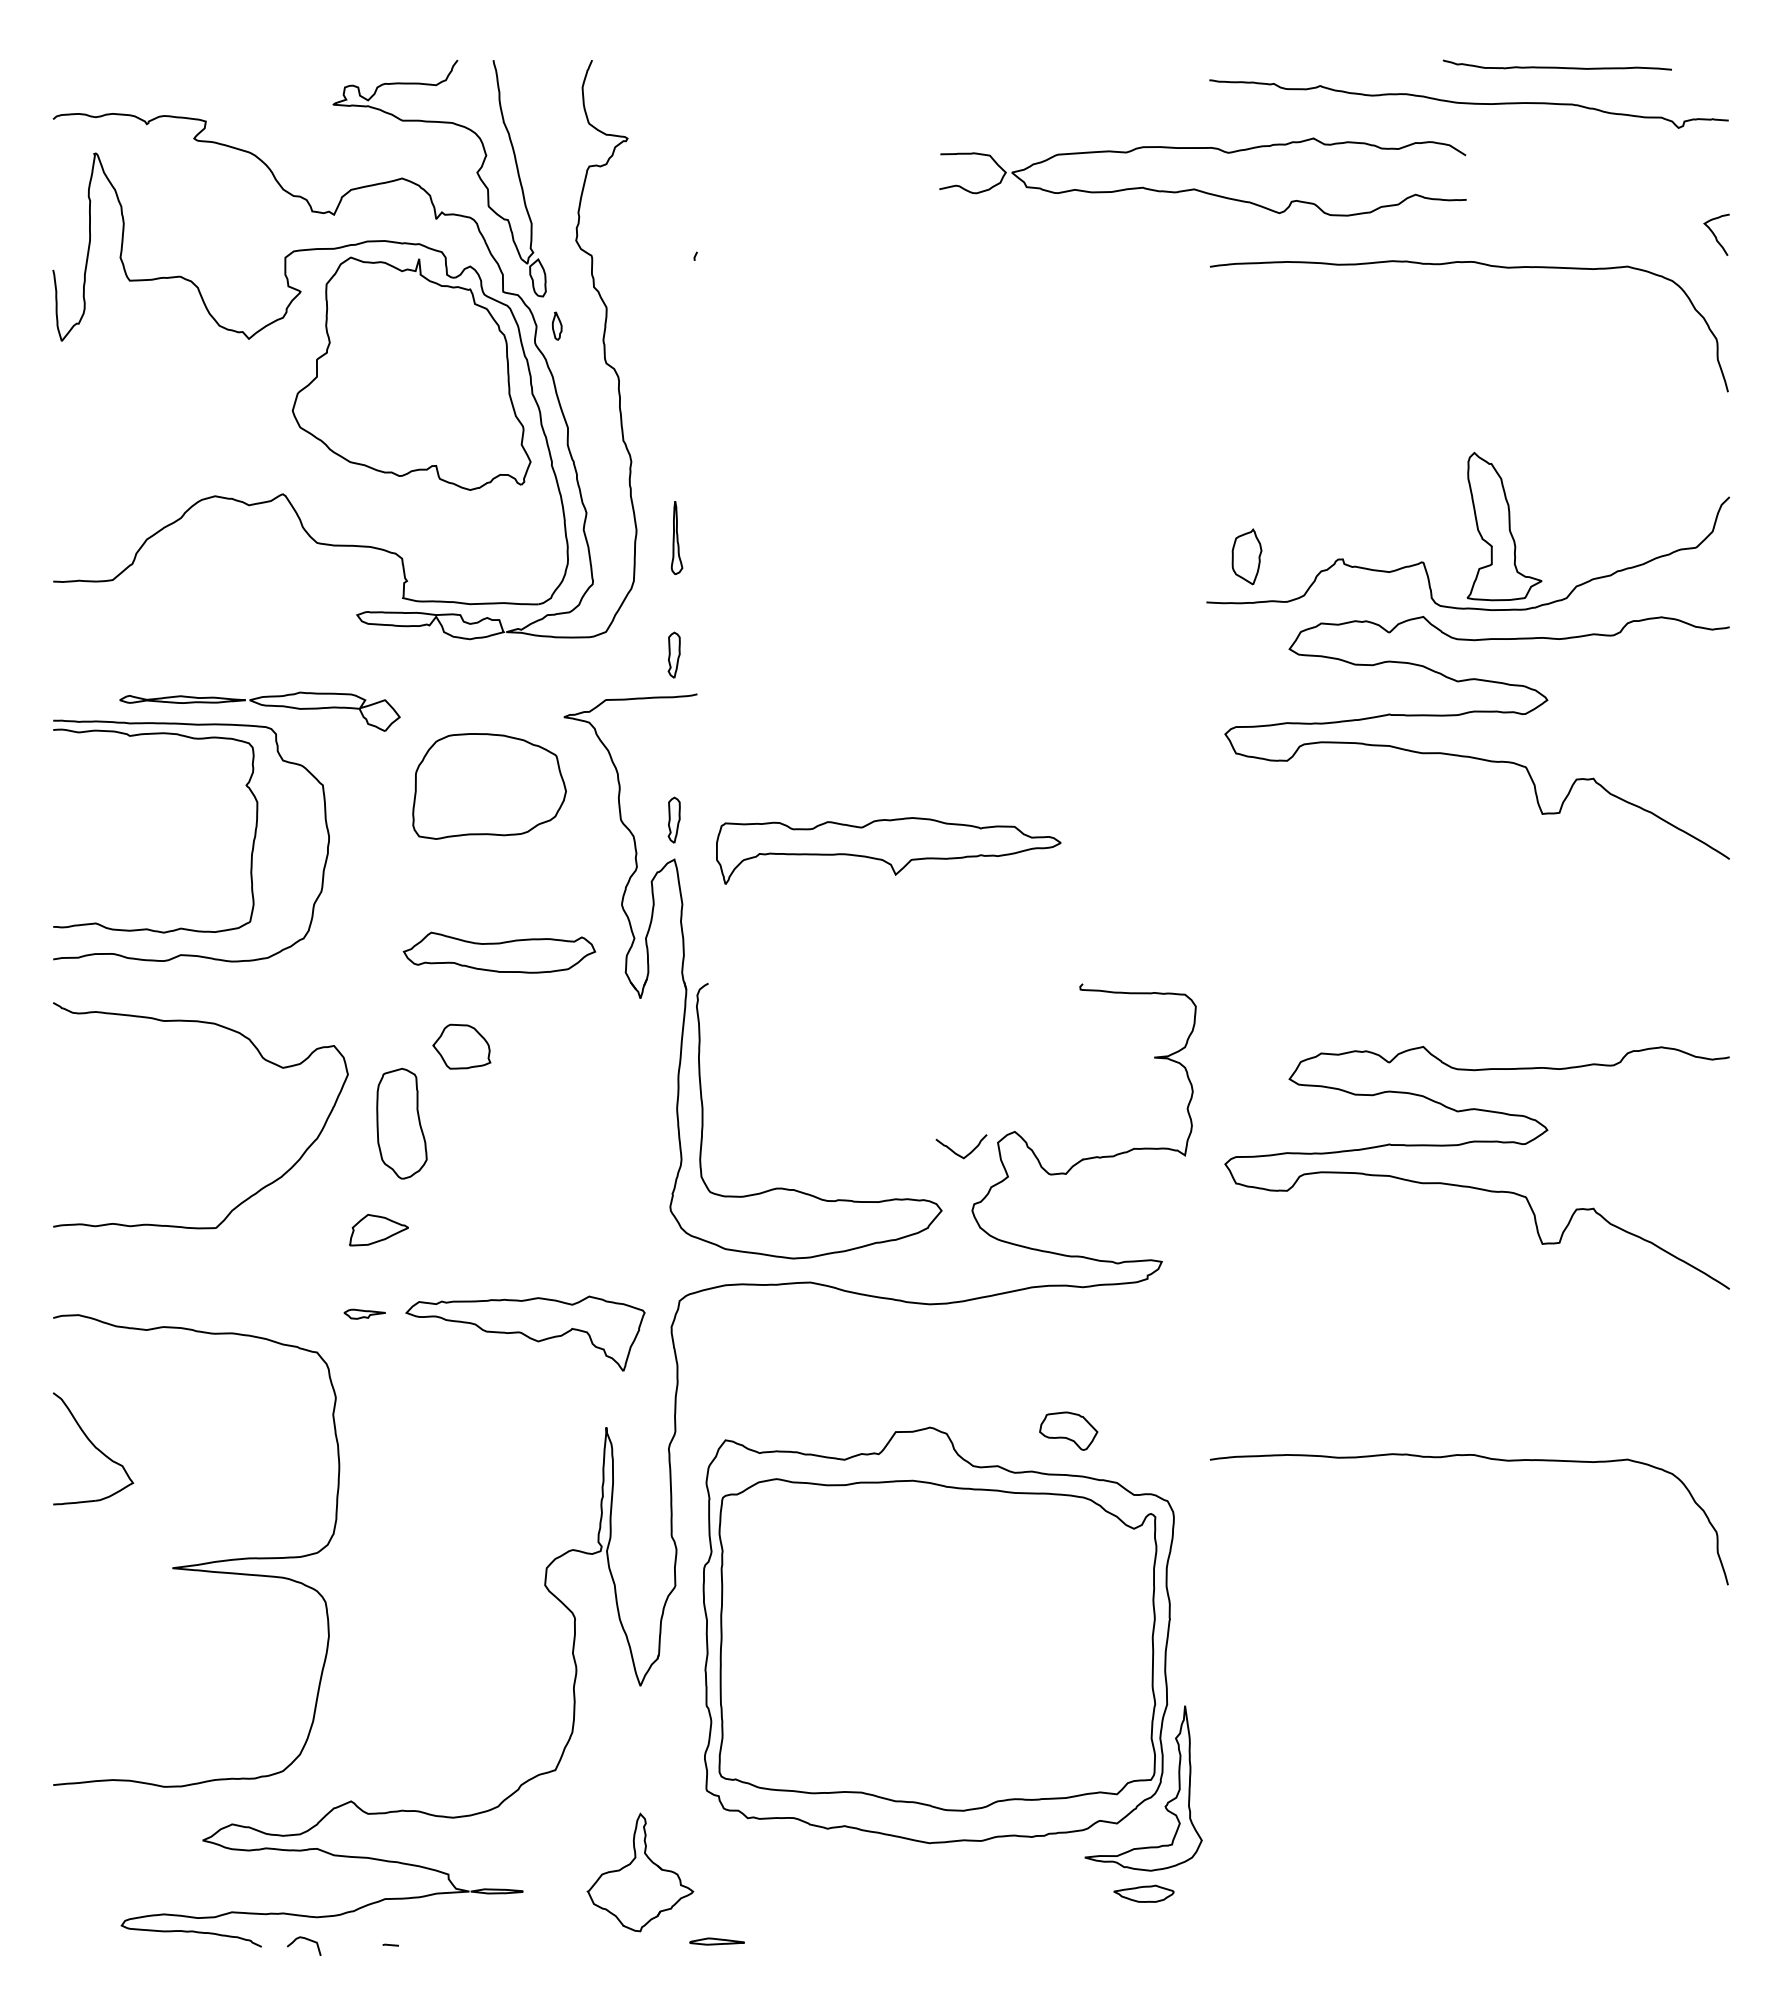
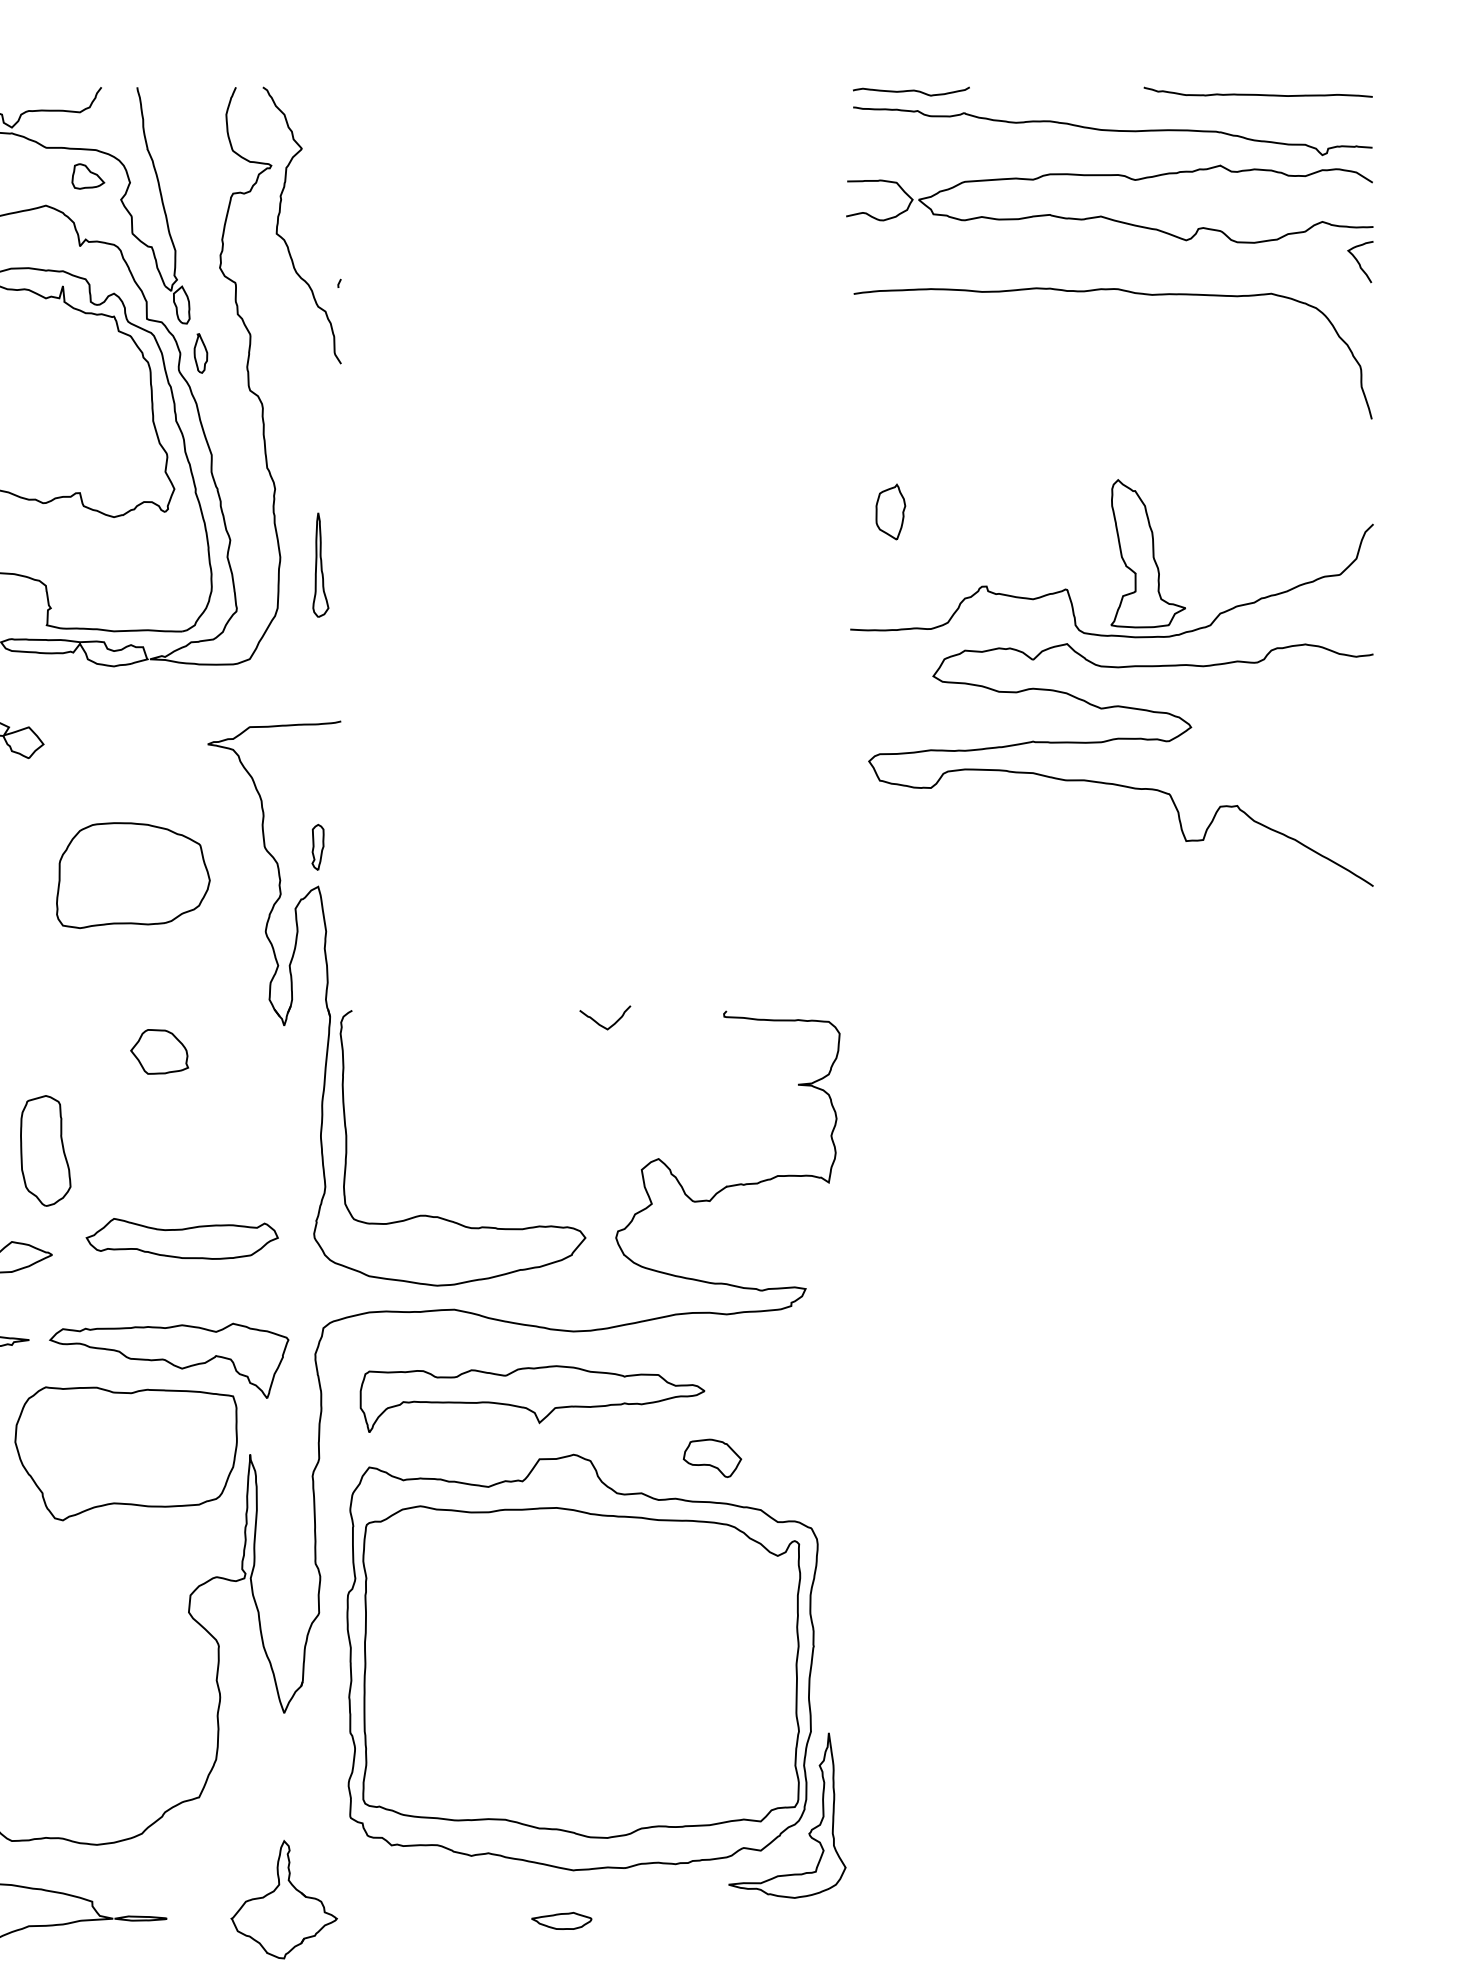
curve: (1267, 64) -> (911, 91), added
curve: (1556, 66) -> (1257, 93), moved
part: (444, 149) -> (88, 176), added
part: (1198, 189) -> (1105, 216), moved
curve: (641, 212) -> (285, 239), added
part: (557, 325) -> (201, 352), size x1.43
part: (676, 537) -> (320, 564), size x1.43
part: (1246, 556) -> (890, 511), moved
part: (673, 654) -> (317, 681), removed
part: (489, 786) -> (133, 875), moved
part: (888, 850) -> (532, 1398), moved
part: (499, 952) -> (182, 1238), moved
part: (461, 1046) -> (159, 1051), moved
curve: (957, 1153) -> (601, 1024), moved
curve: (1473, 1186) -> (1117, 1213), removed
part: (481, 1426) -> (125, 1453), added
curve: (1479, 1457) -> (1123, 1484), removed
part: (1143, 1893) -> (561, 1920), moved

